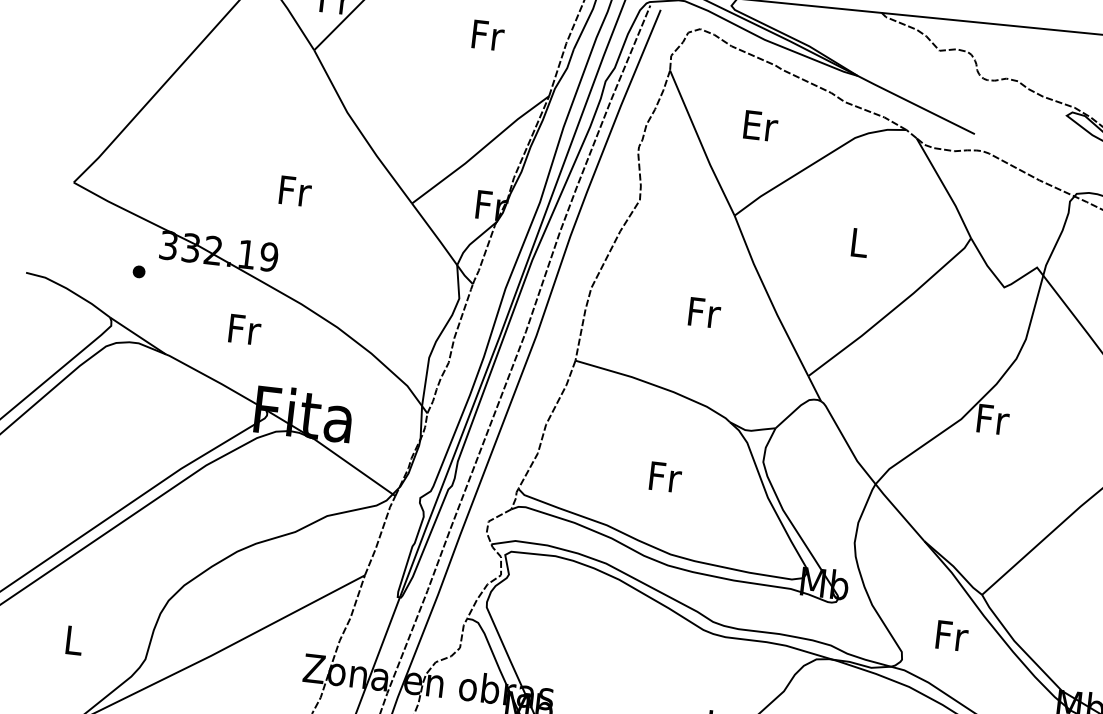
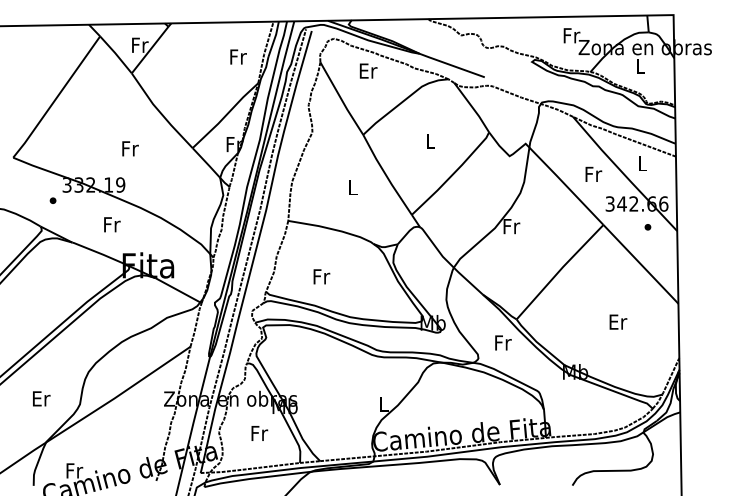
text: (488, 34) -> (238, 56), moved
text: (760, 124) -> (368, 70), moved
text: (704, 312) -> (353, 187), Fr -> L
text: (665, 476) -> (321, 276), moved
text: (74, 639) -> (41, 398), L -> Er

